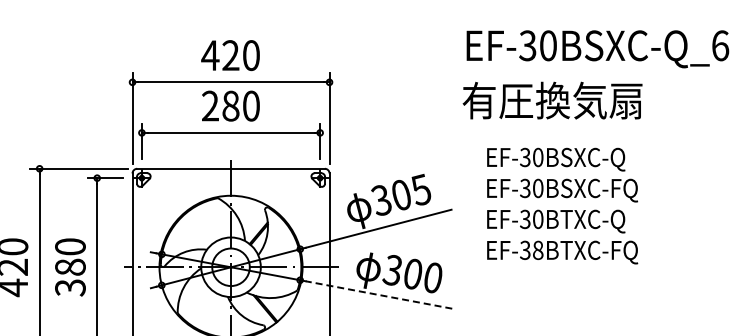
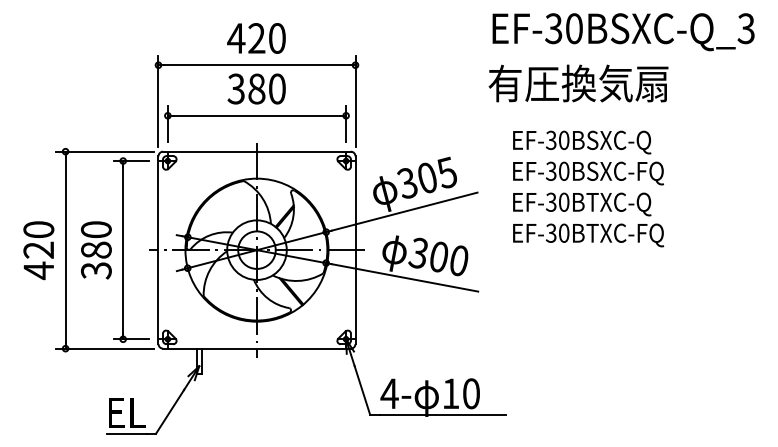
text: (720, 45) -> (746, 28), EF-30BSXC-Q_6 -> EF-30BSXC-Q_3
text: (209, 106) -> (235, 89), 280 -> 380
text: (538, 250) -> (564, 233), EF-38BTXC-FQ -> EF-30BTXC-FQ
line: (378, 294) -> (404, 277), dashed -> solid

